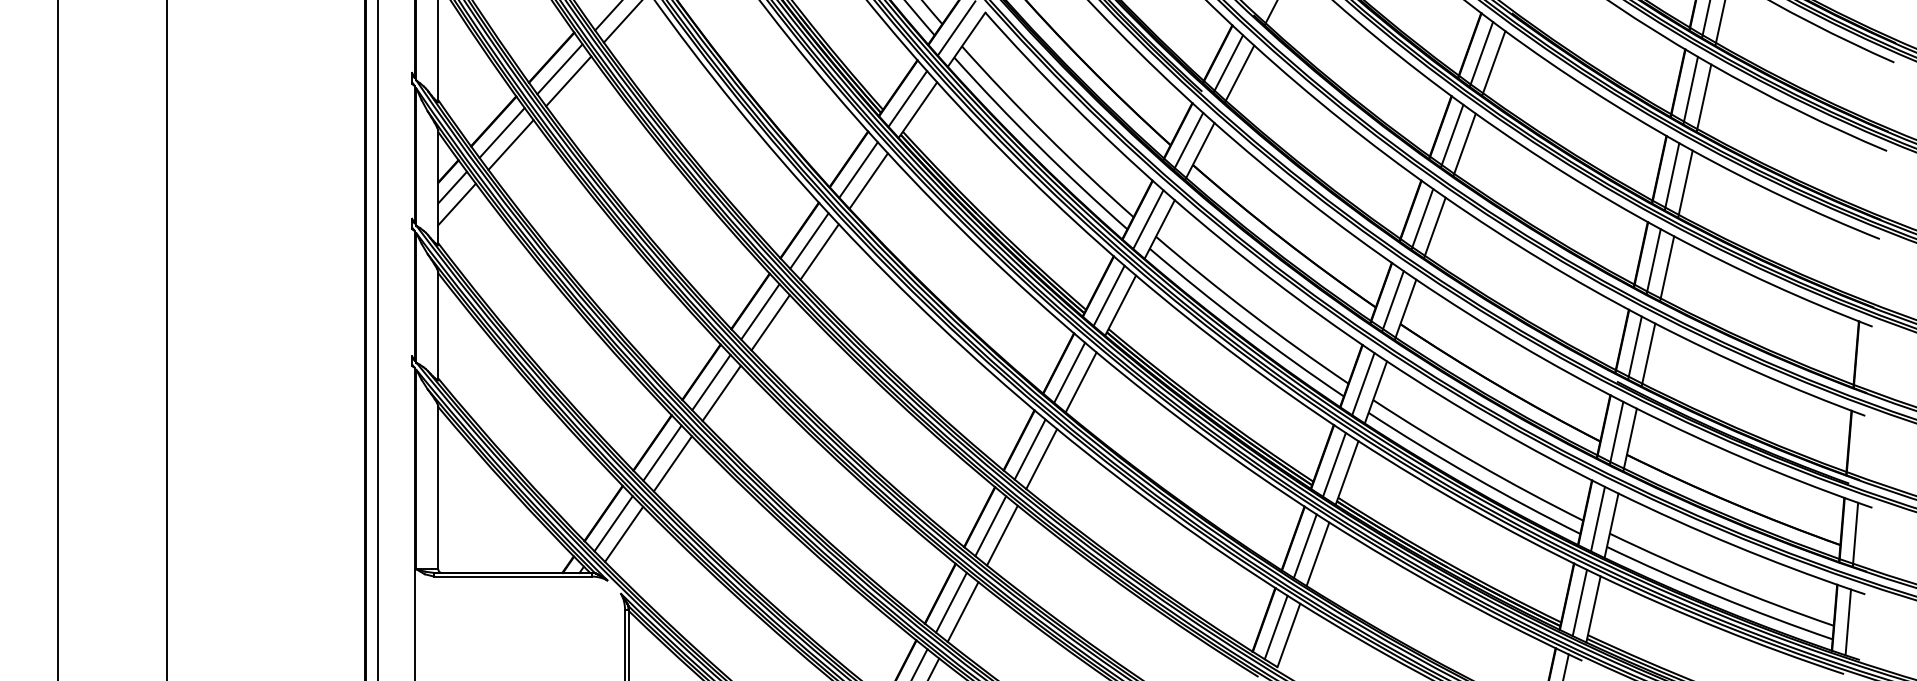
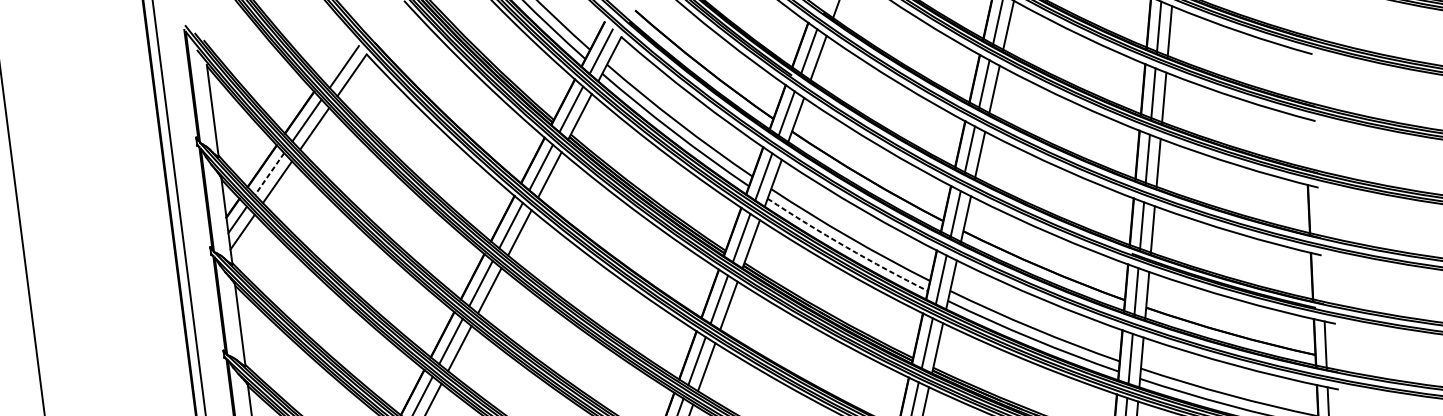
line: (502, 133) -> (269, 174), solid -> dashed
arc: (1244, 325) -> (846, 247), solid -> dashed

